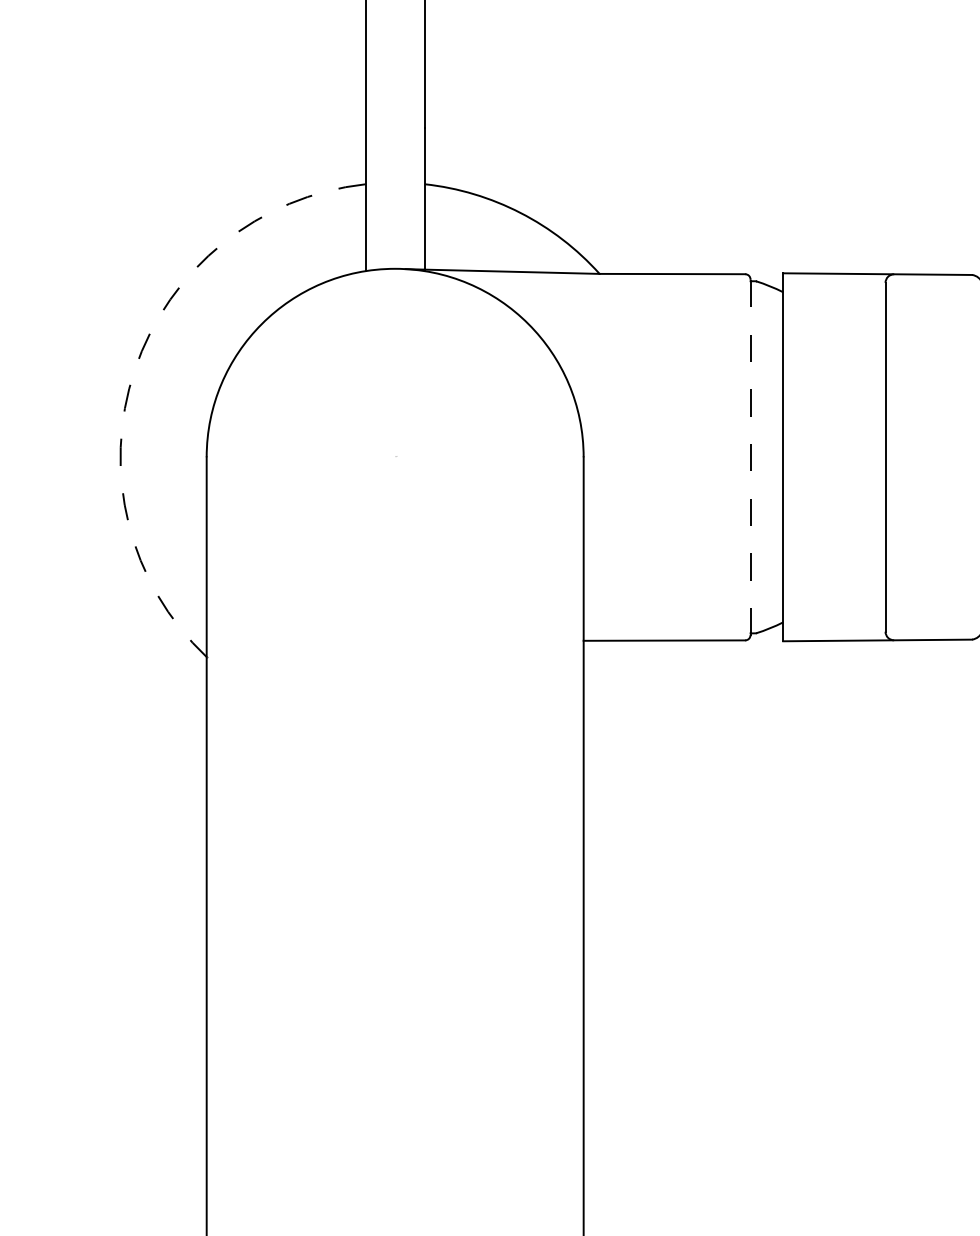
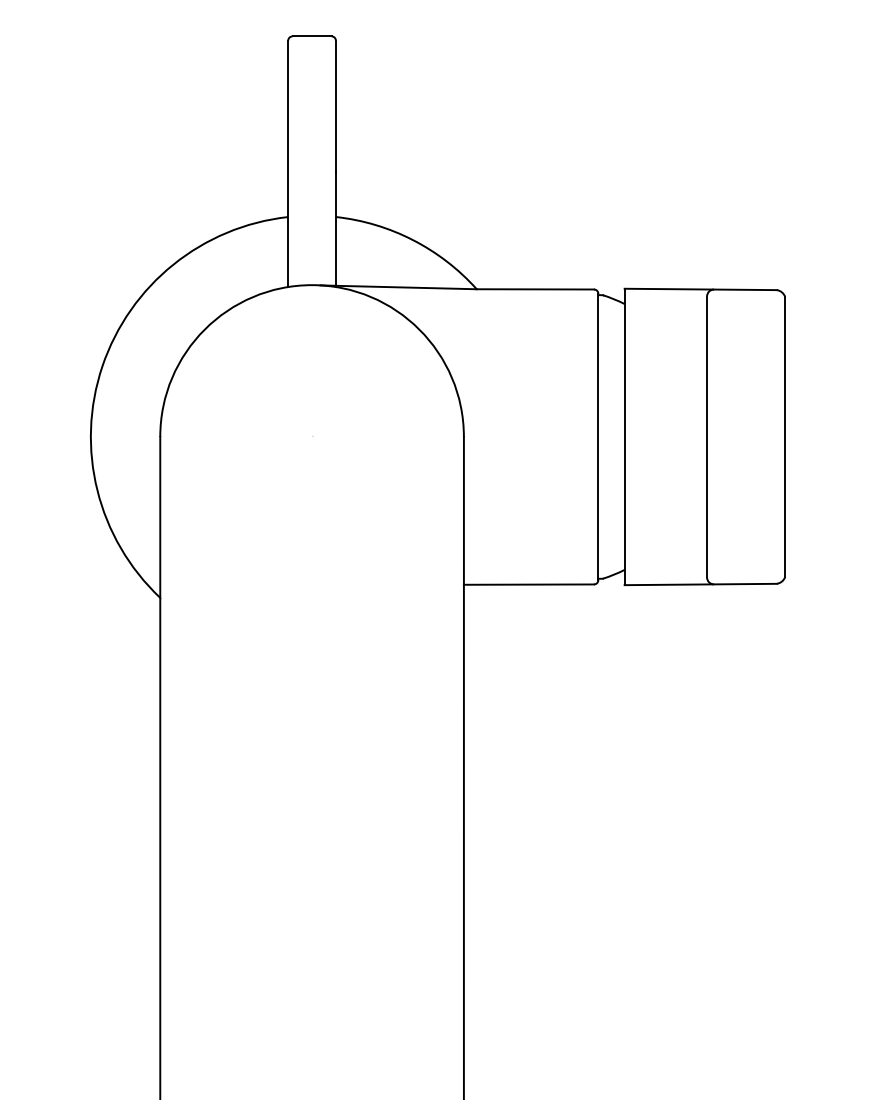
arc: (134, 369) -> (102, 366), dashed -> solid
line: (750, 456) -> (598, 436), dashed -> solid

